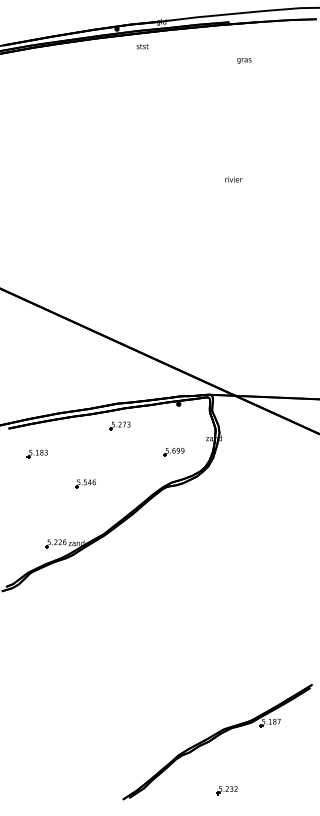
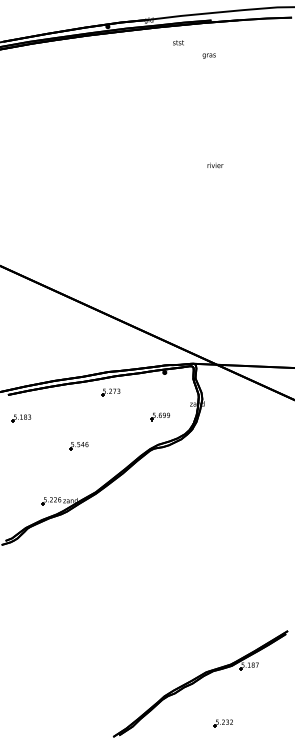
text: (142, 46) -> (178, 42), moved
text: (243, 60) -> (208, 55), moved
part: (37, 454) -> (21, 418), moved
part: (226, 790) -> (222, 723), moved

